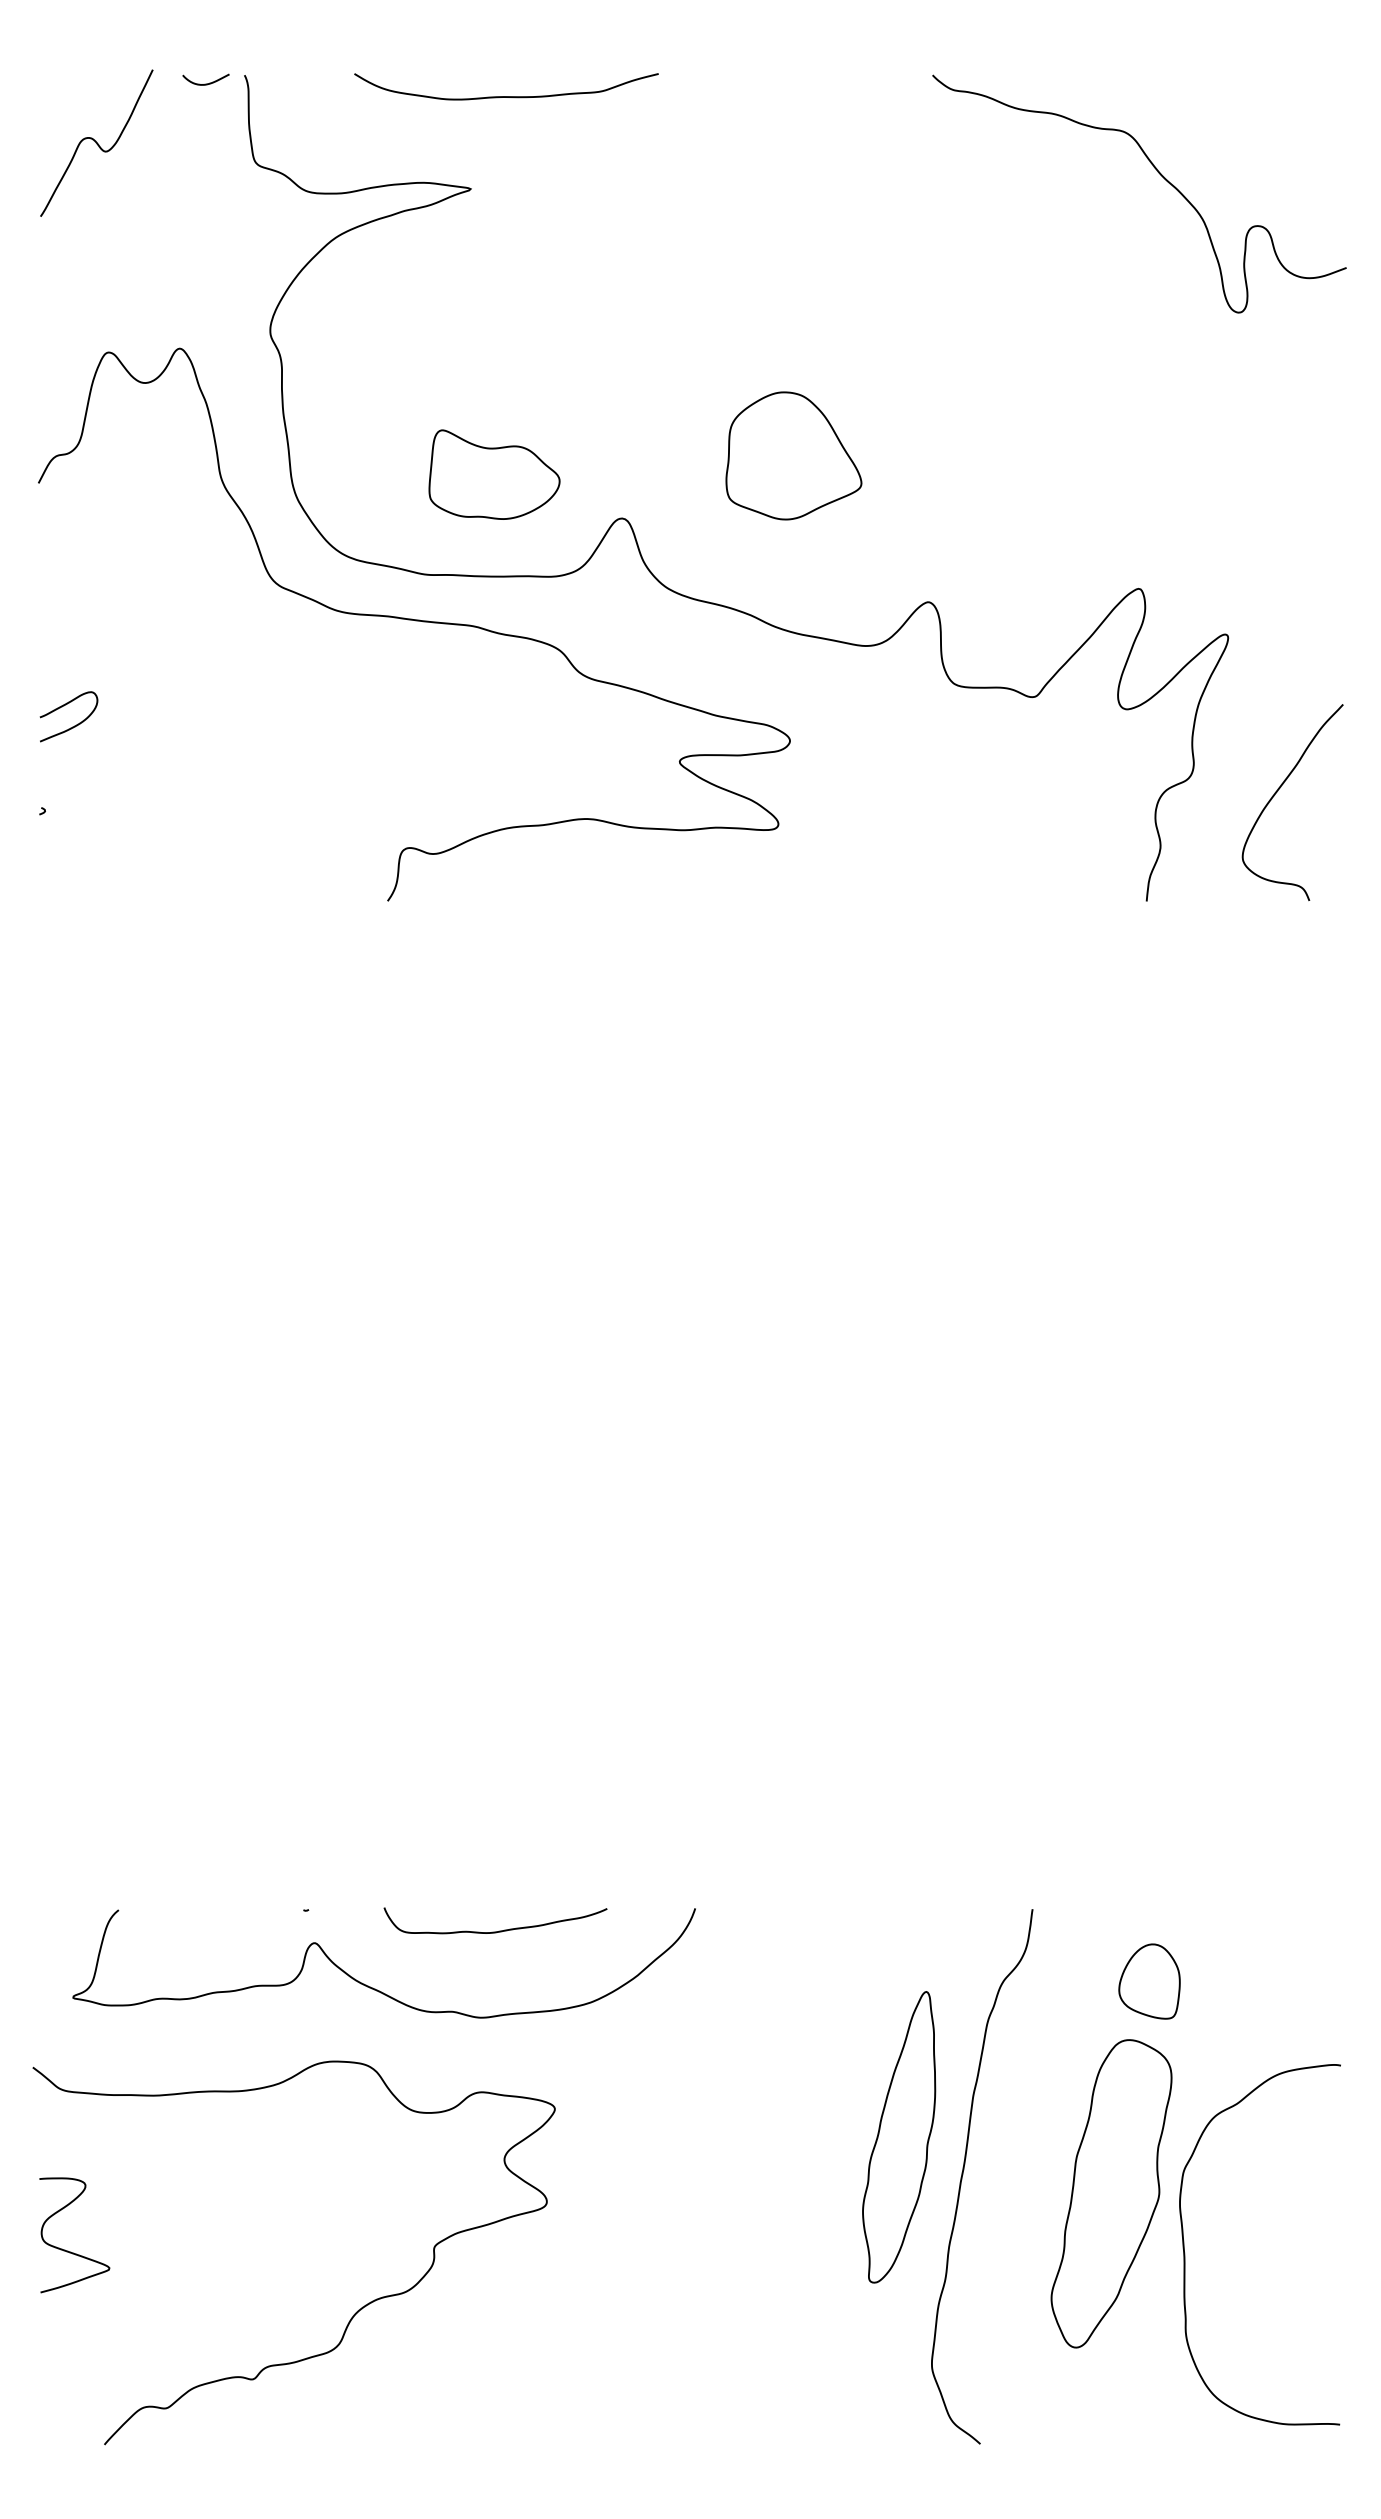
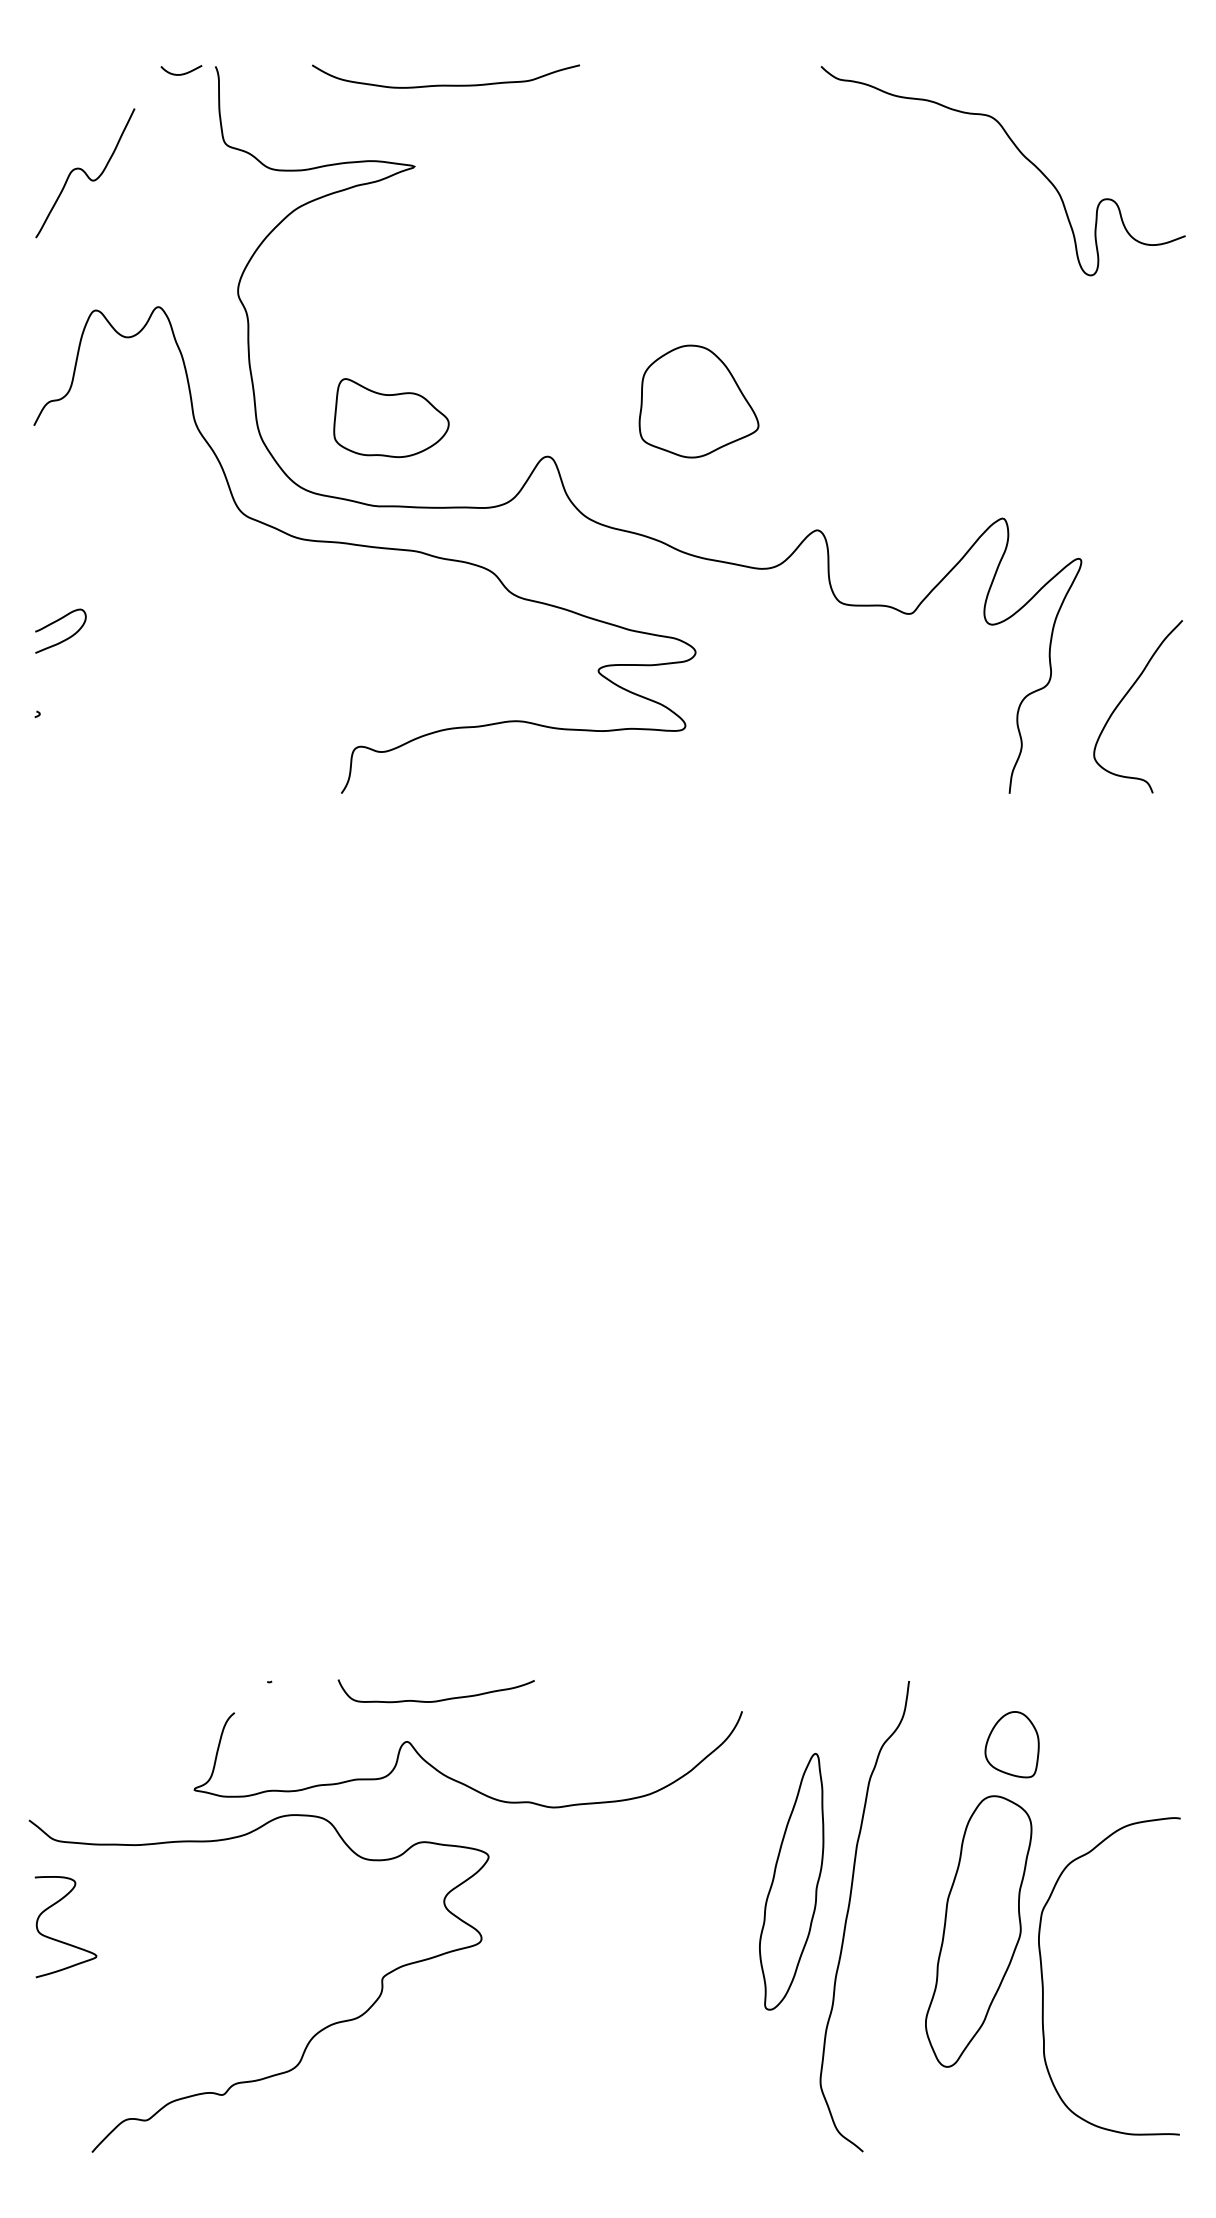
curve: (96, 143) -> (85, 173), moved
part: (494, 475) -> (391, 418), moved
curve: (375, 1988) -> (460, 1781), moved
curve: (68, 2250) -> (60, 1940), moved

